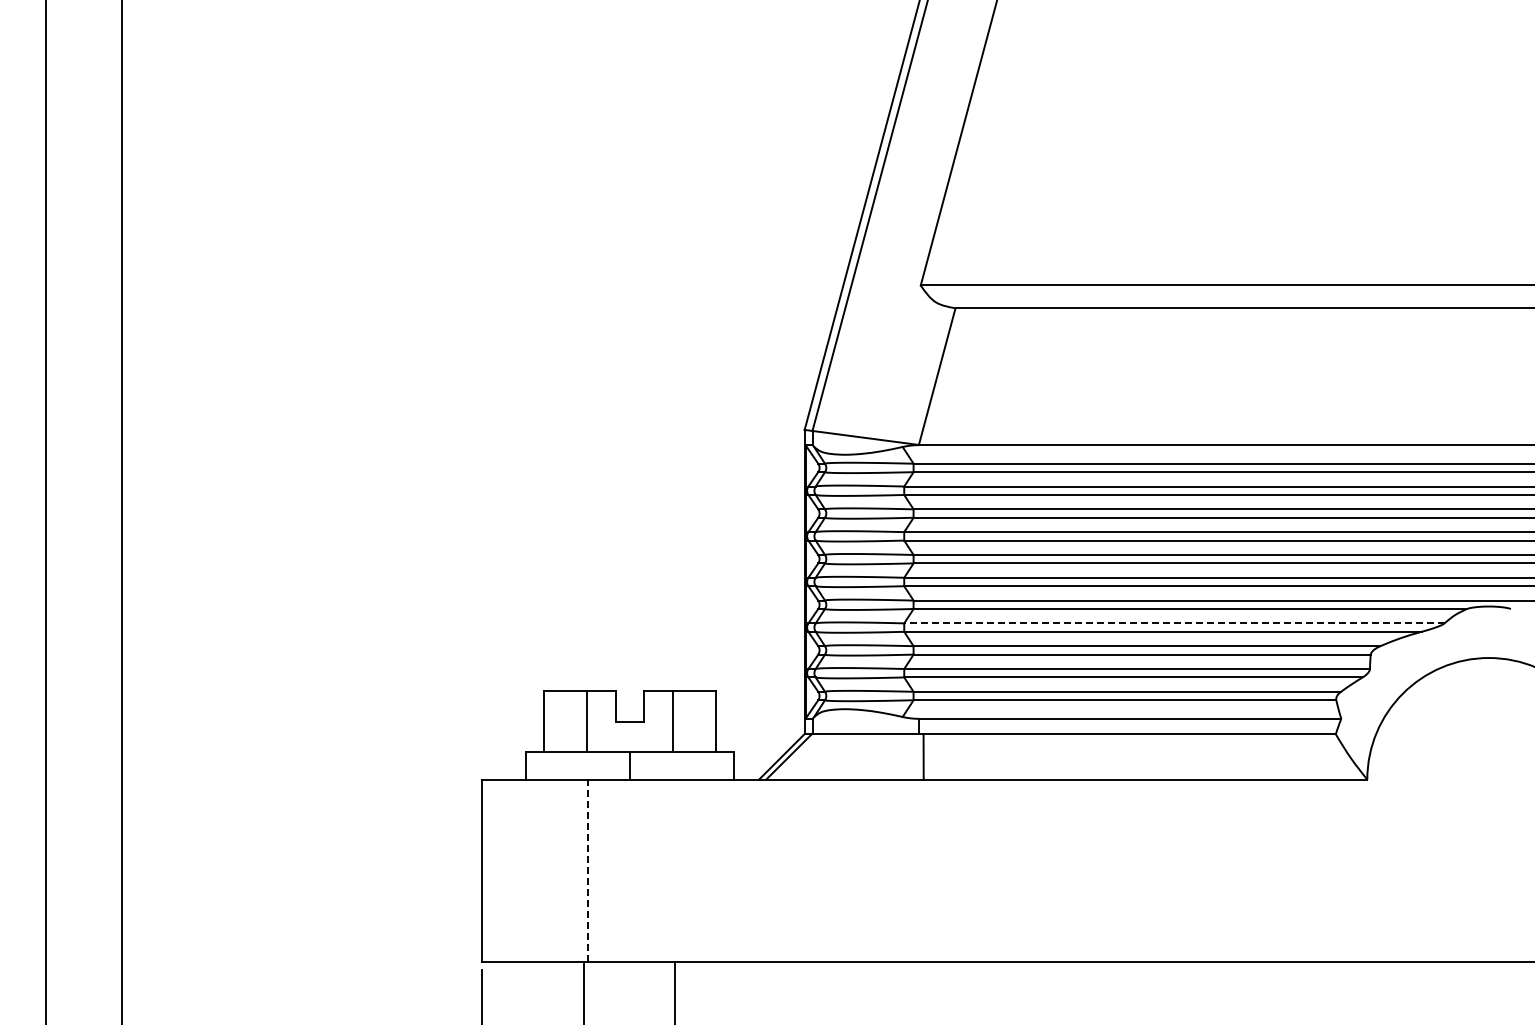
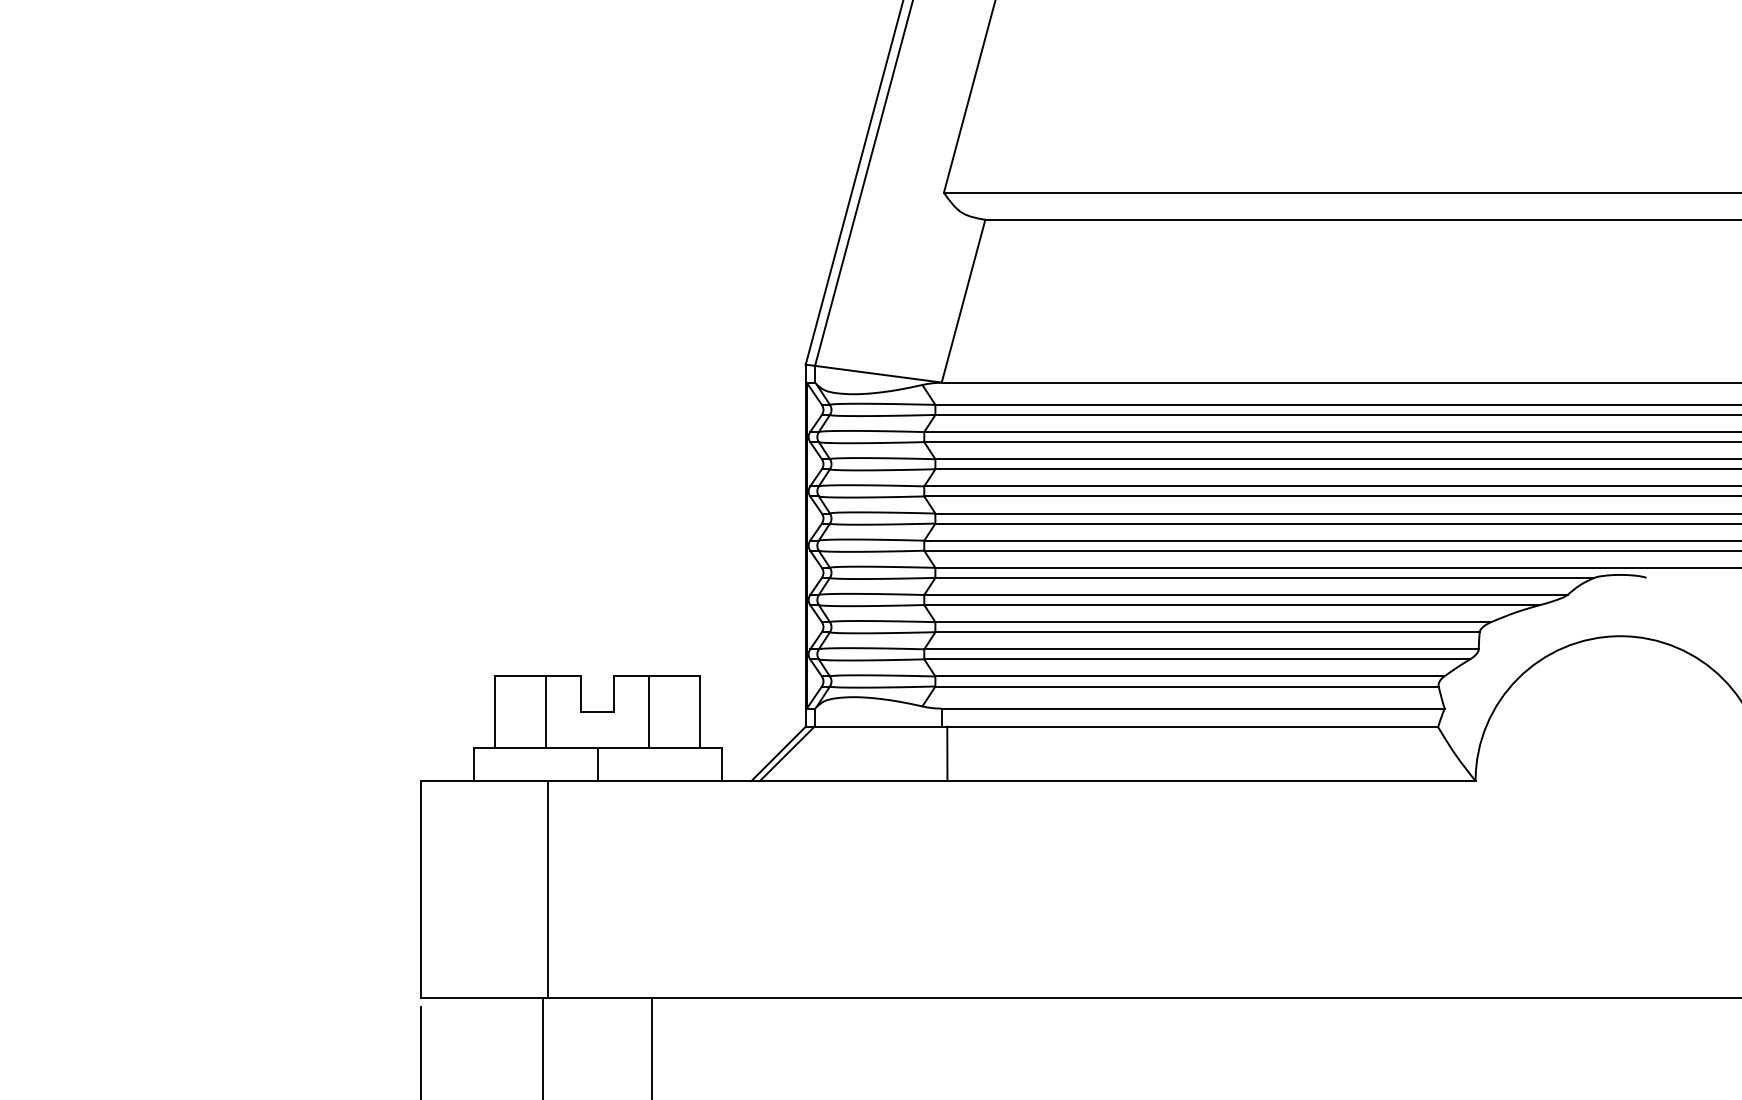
line: (1173, 623) -> (1244, 595), dashed -> solid
line: (587, 870) -> (547, 889), dashed -> solid

